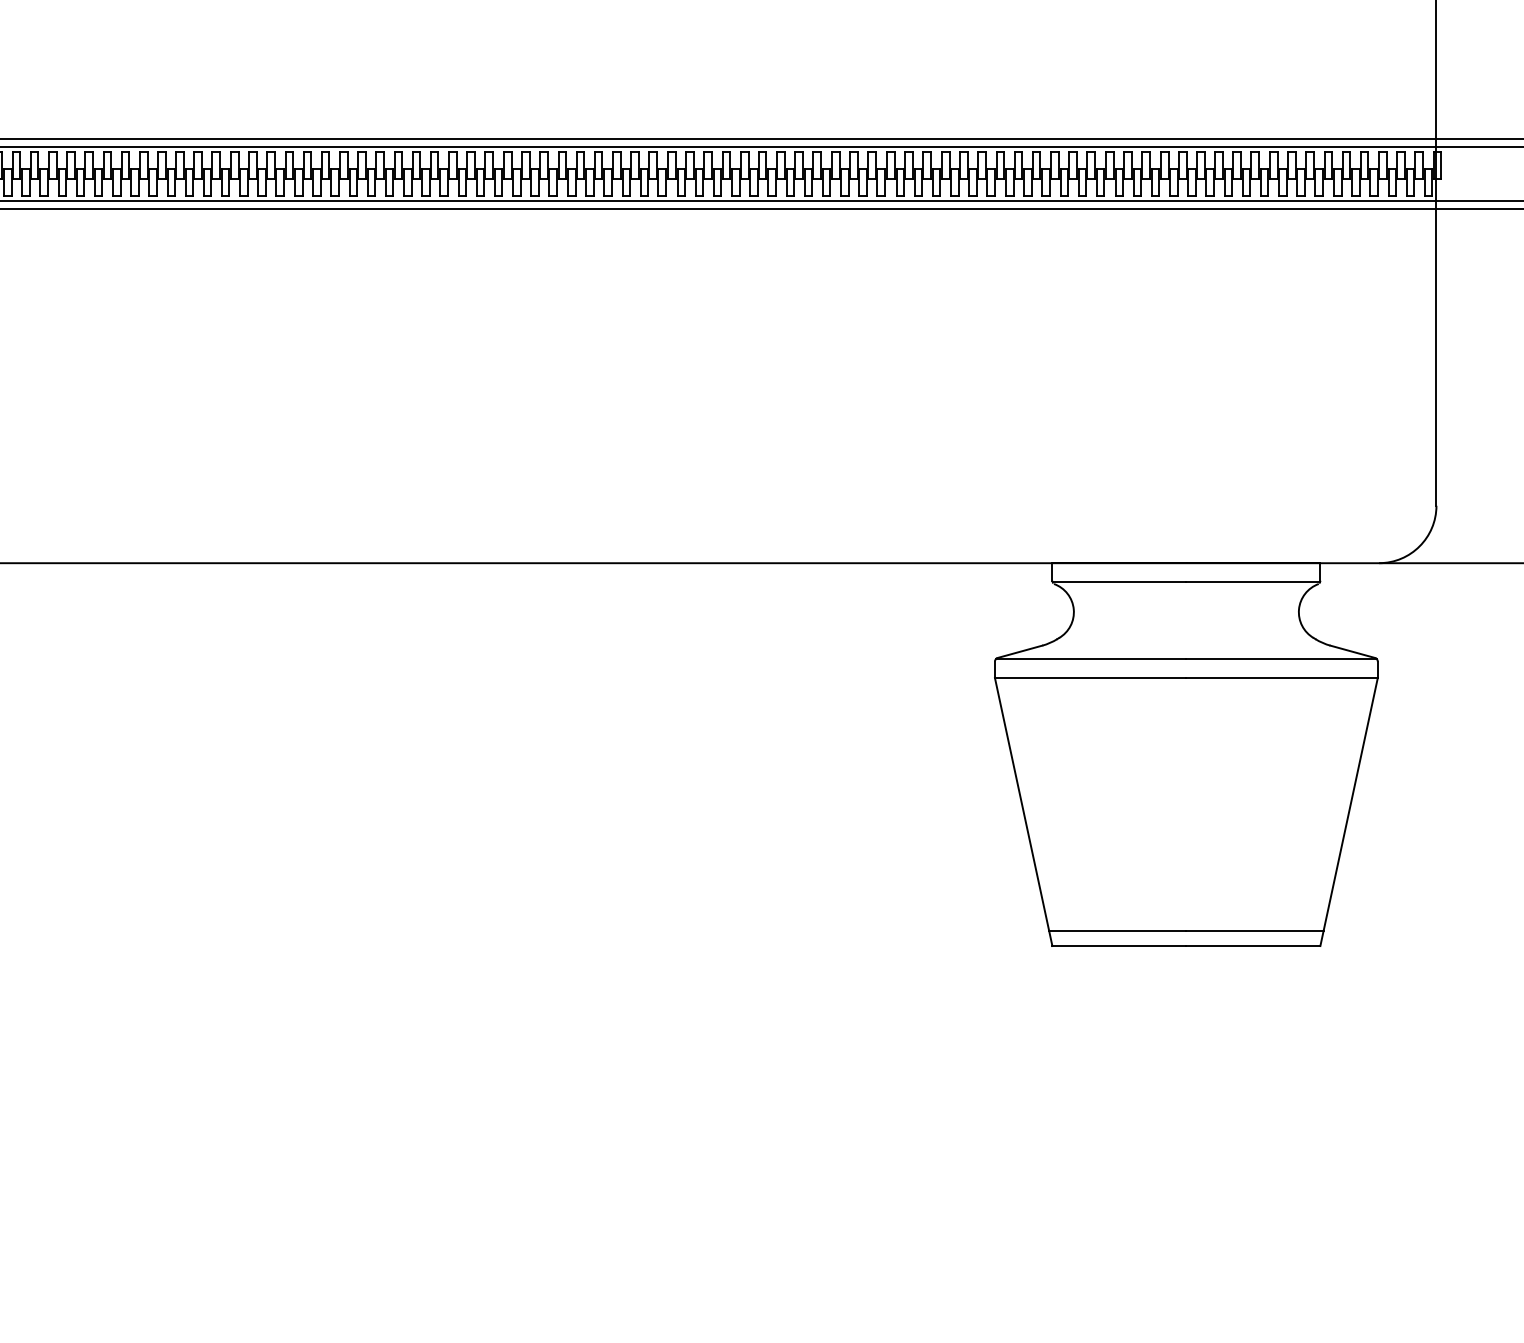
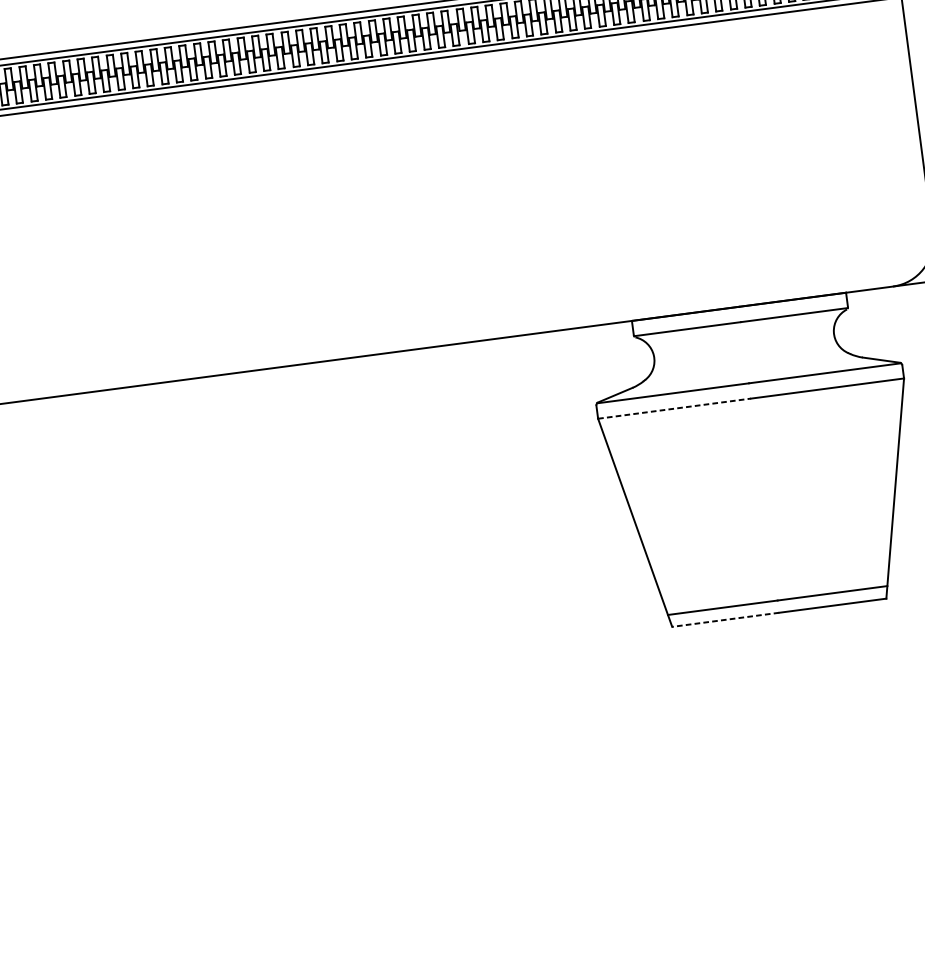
line: (1090, 678) -> (674, 409), solid -> dashed
line: (1119, 946) -> (725, 620), solid -> dashed

